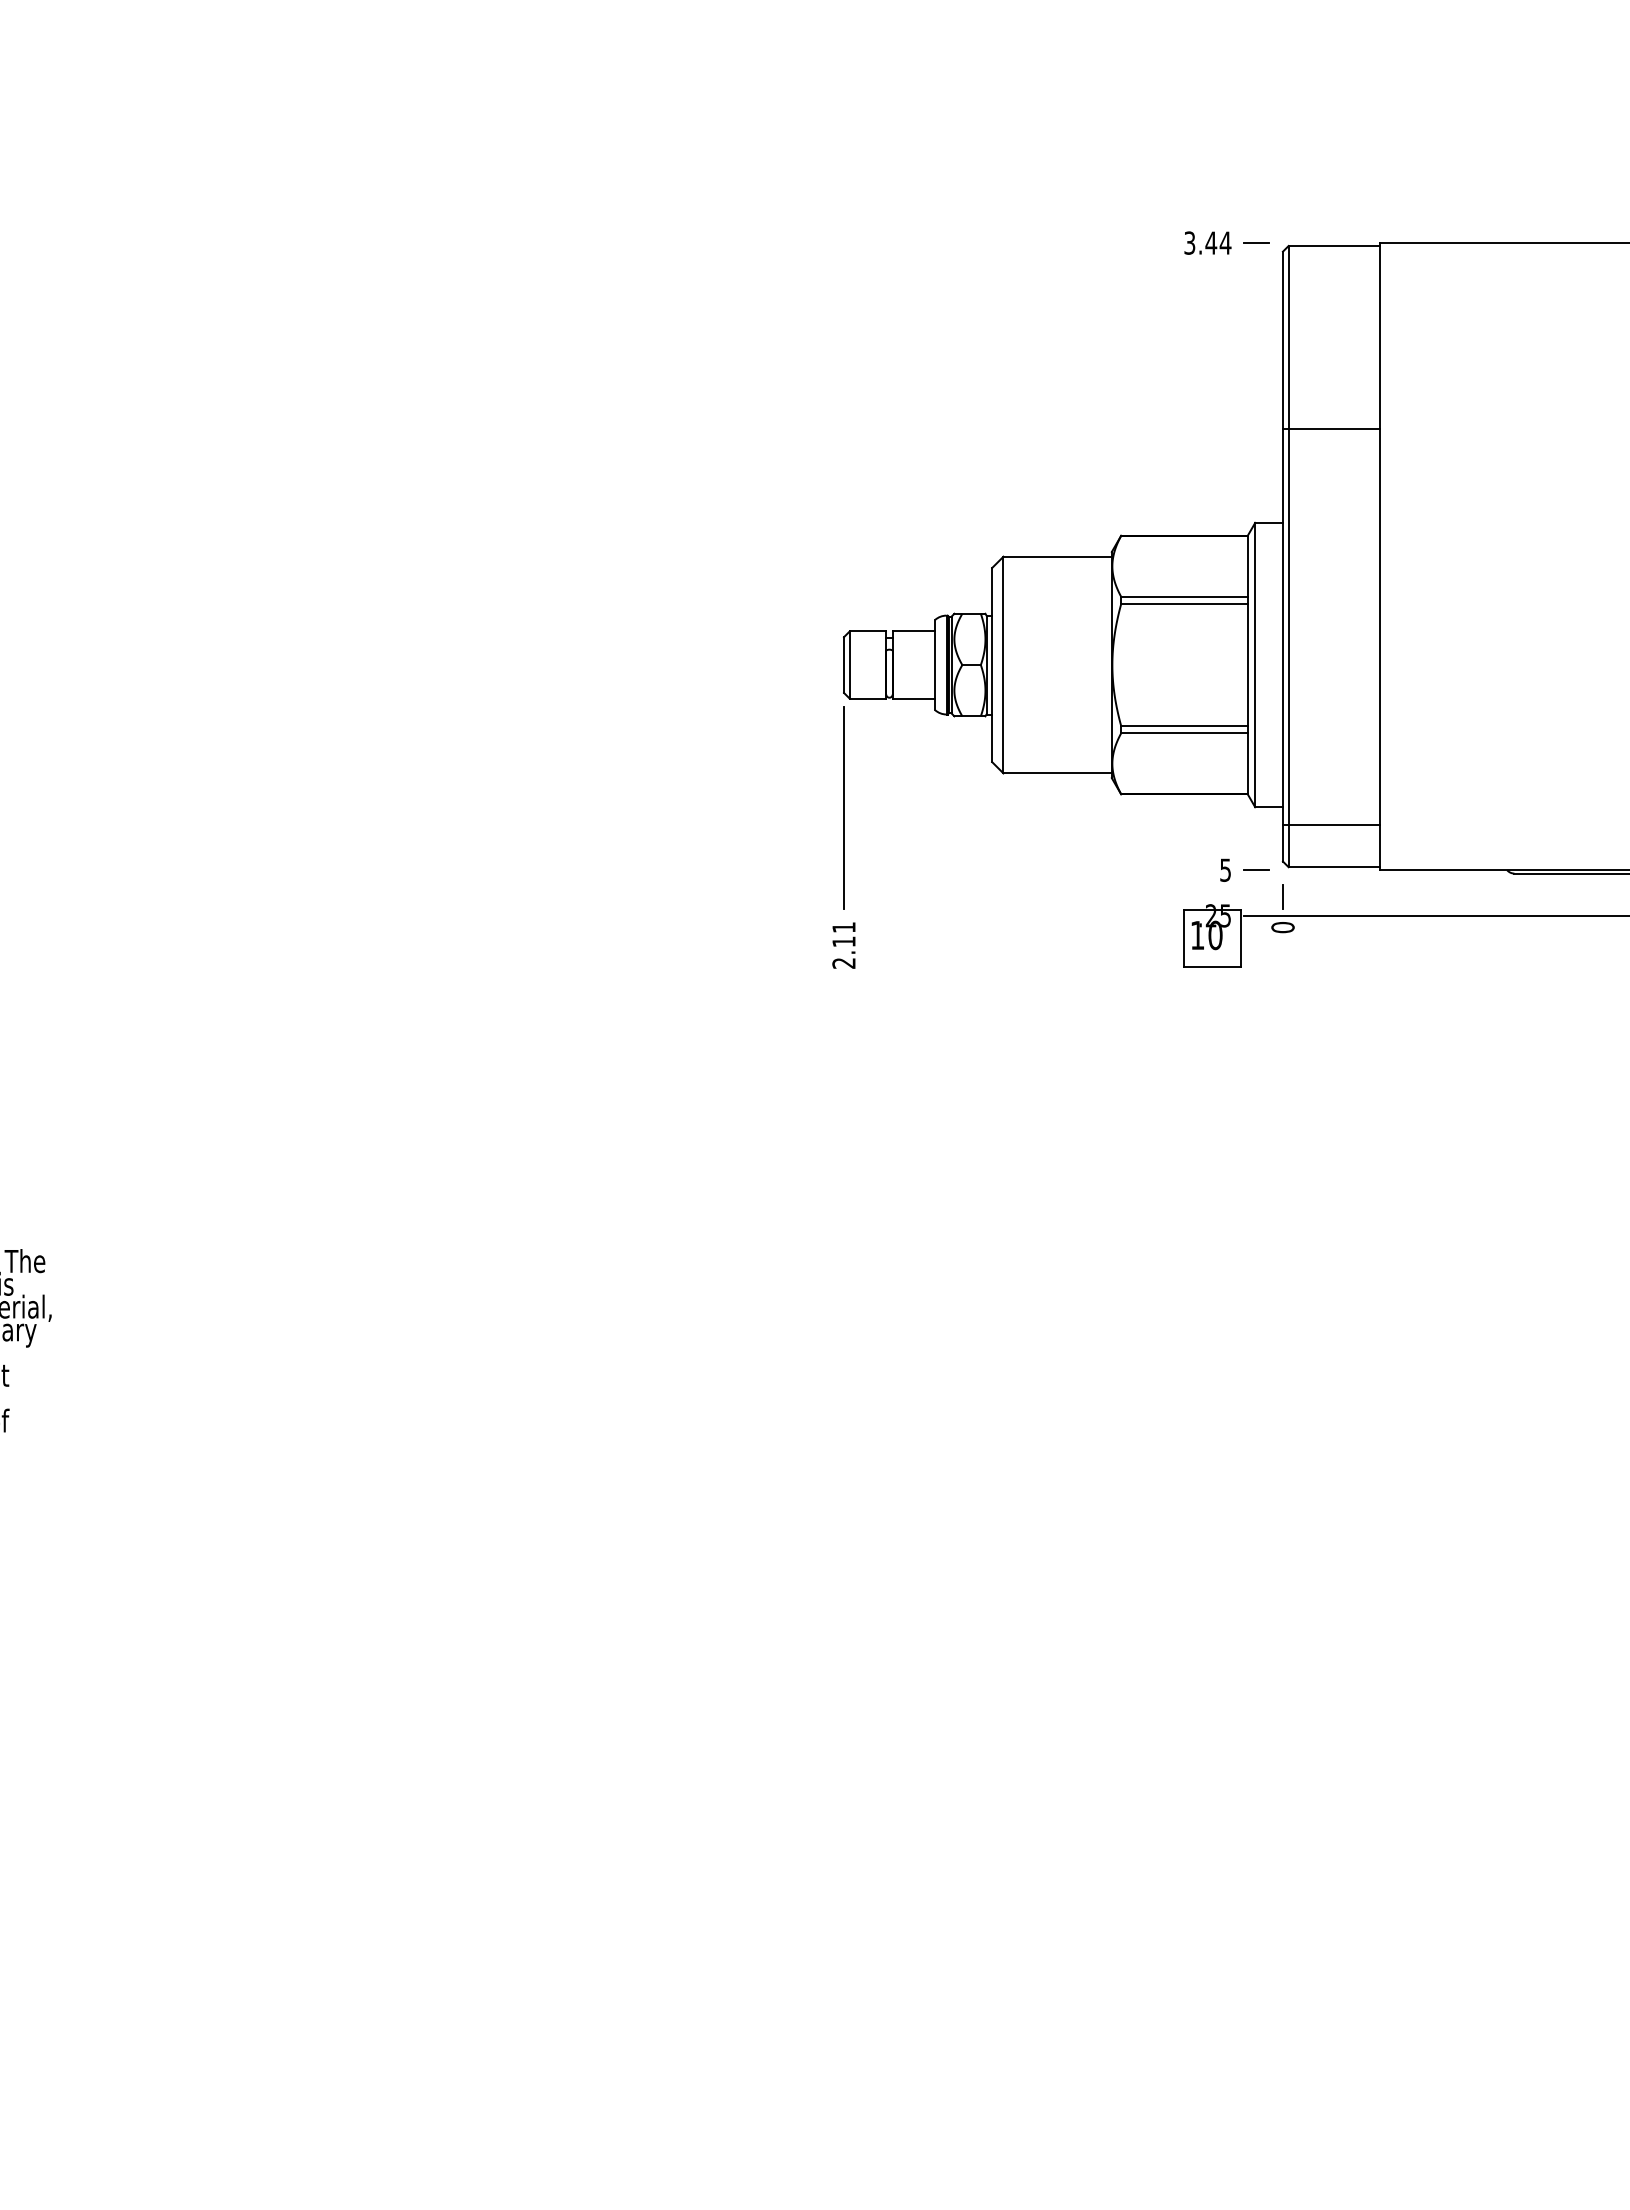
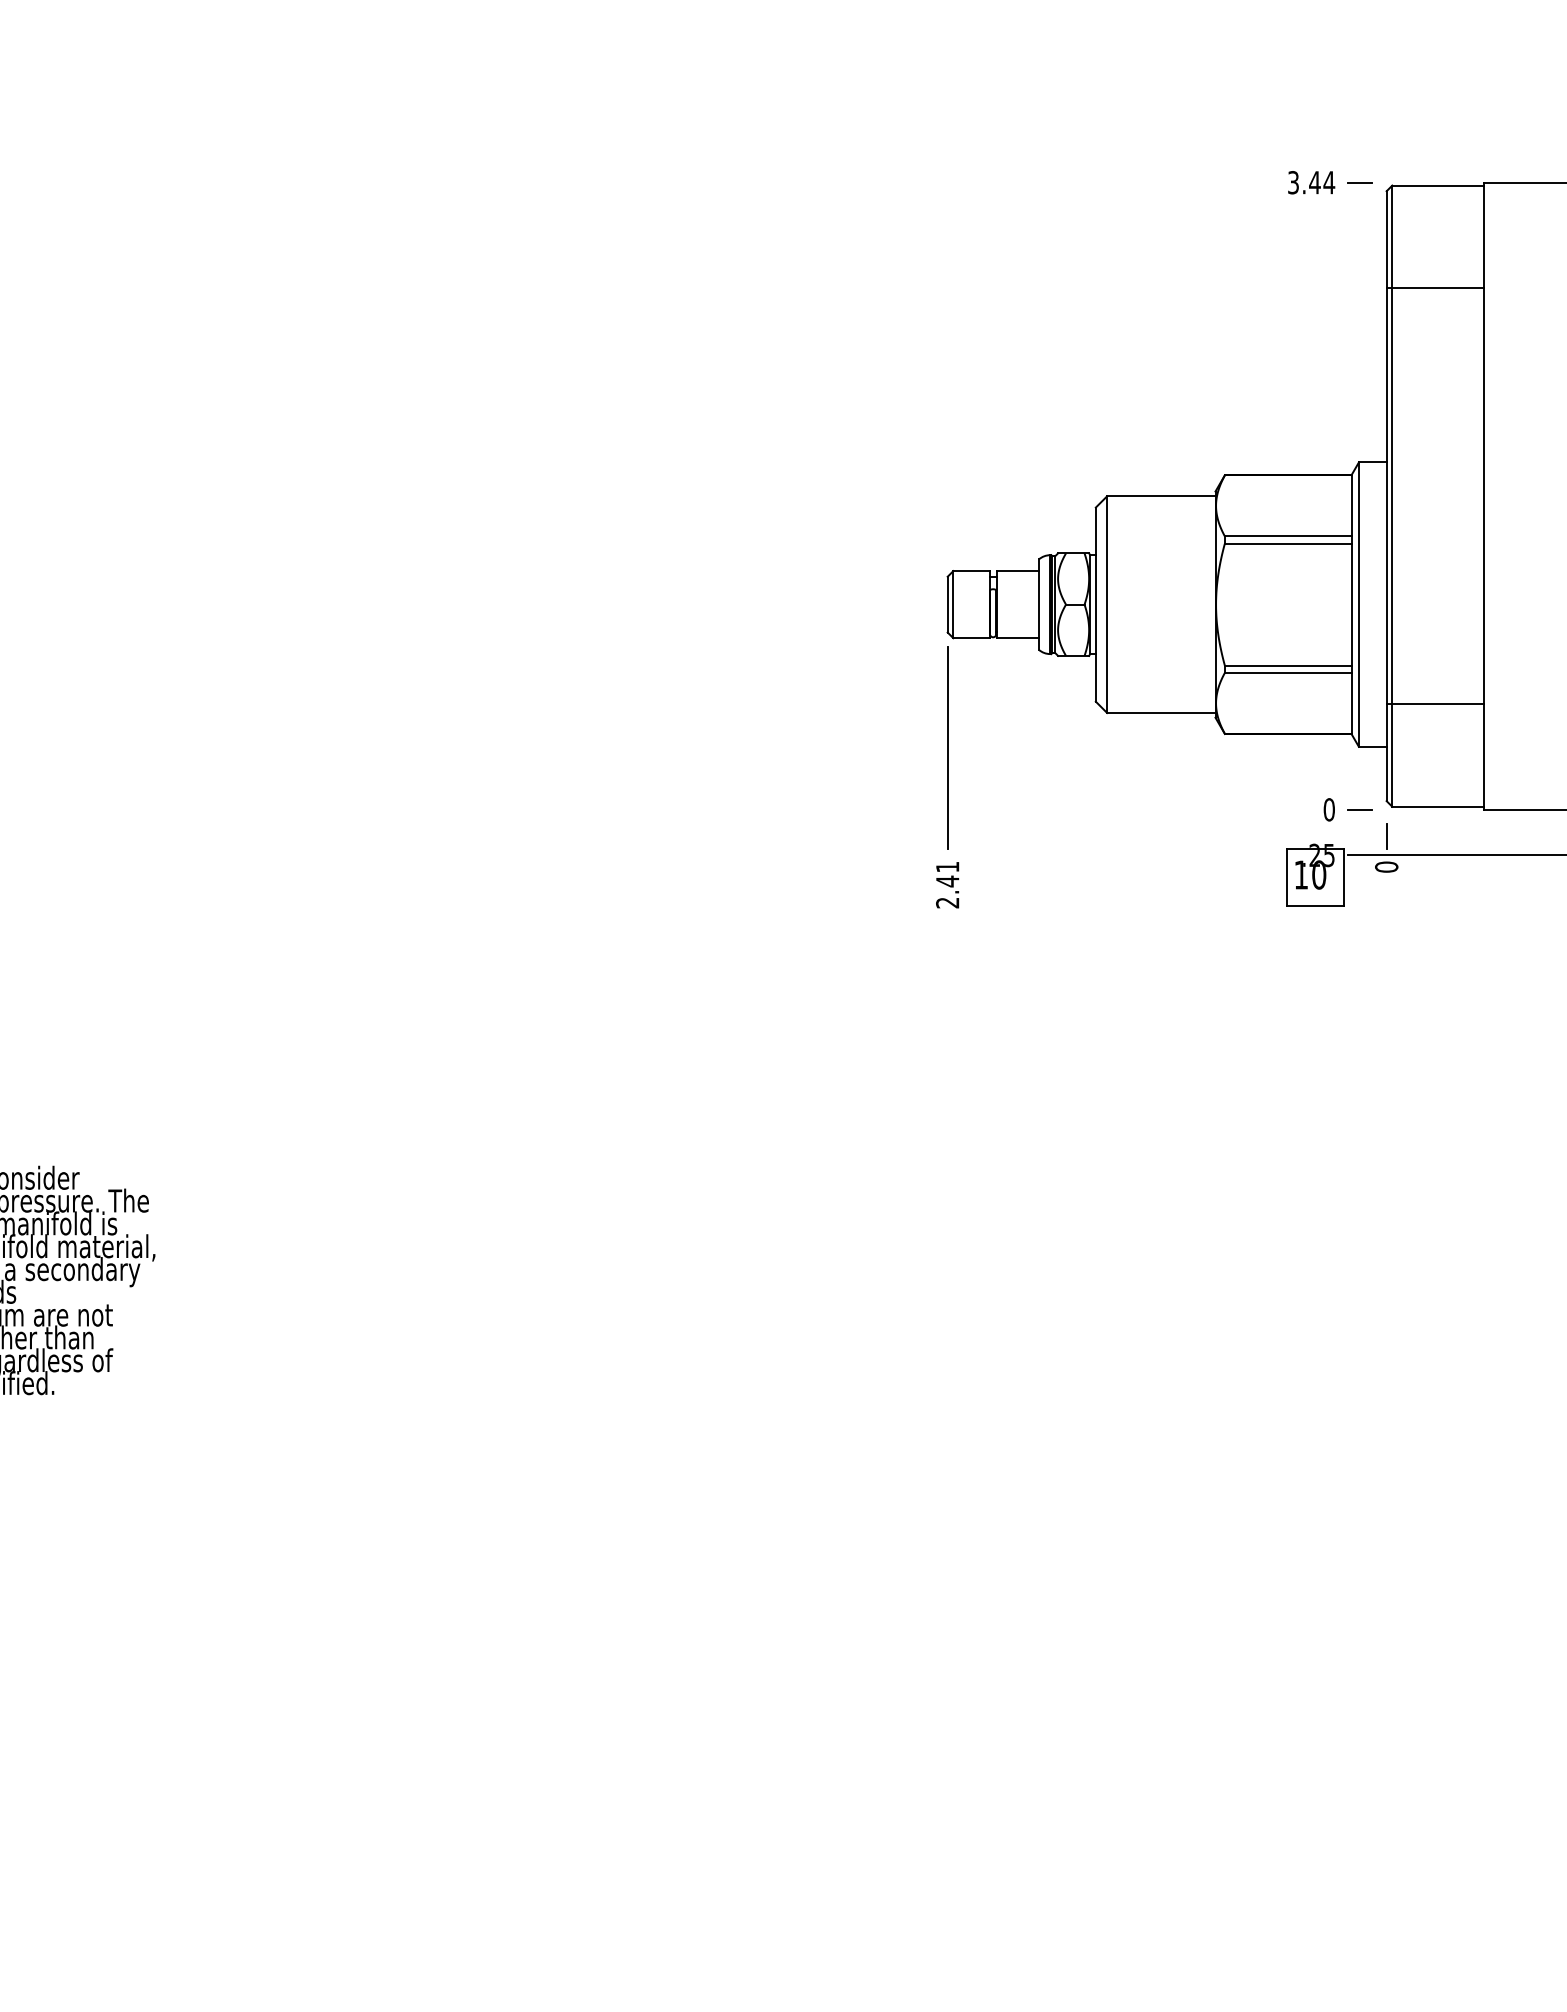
line: (1330, 428) -> (1434, 288), moved
line: (1330, 824) -> (1434, 704), moved
text: (1225, 869) -> (1329, 809), 5 -> 0
text: (843, 941) -> (947, 881), 2.11 -> 2.41

